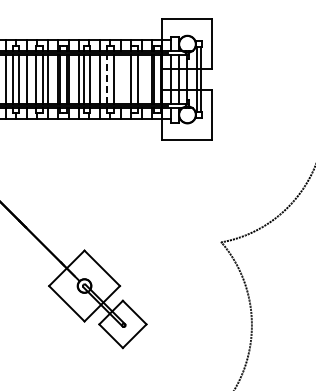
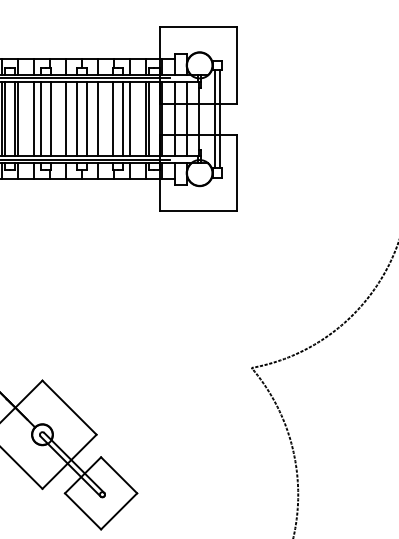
line: (107, 79) -> (77, 119), dashed -> solid
line: (120, 79) -> (97, 119), added
line: (141, 79) -> (129, 119), added

